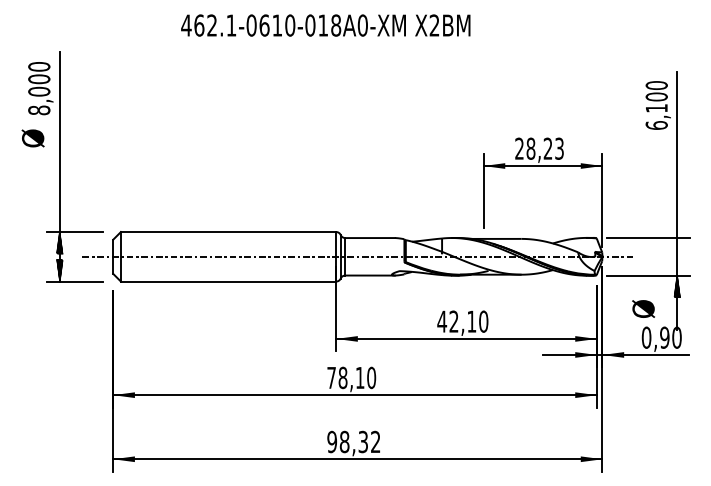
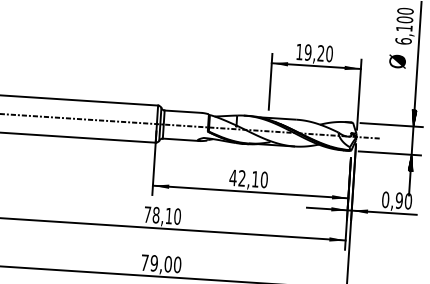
text: (539, 148) -> (314, 52), 28,23 -> 19,20
hatch: (677, 226) -> (414, 117), added
text: (643, 308) -> (397, 61), moved
text: (353, 441) -> (160, 263), 98,32 -> 79,00

